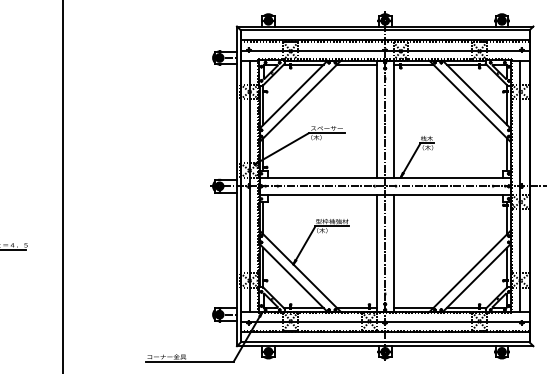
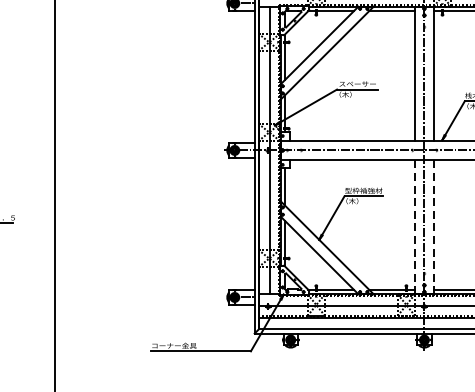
line: (376, 253) -> (414, 227), solid -> dashed
line: (393, 253) -> (433, 227), solid -> dashed

